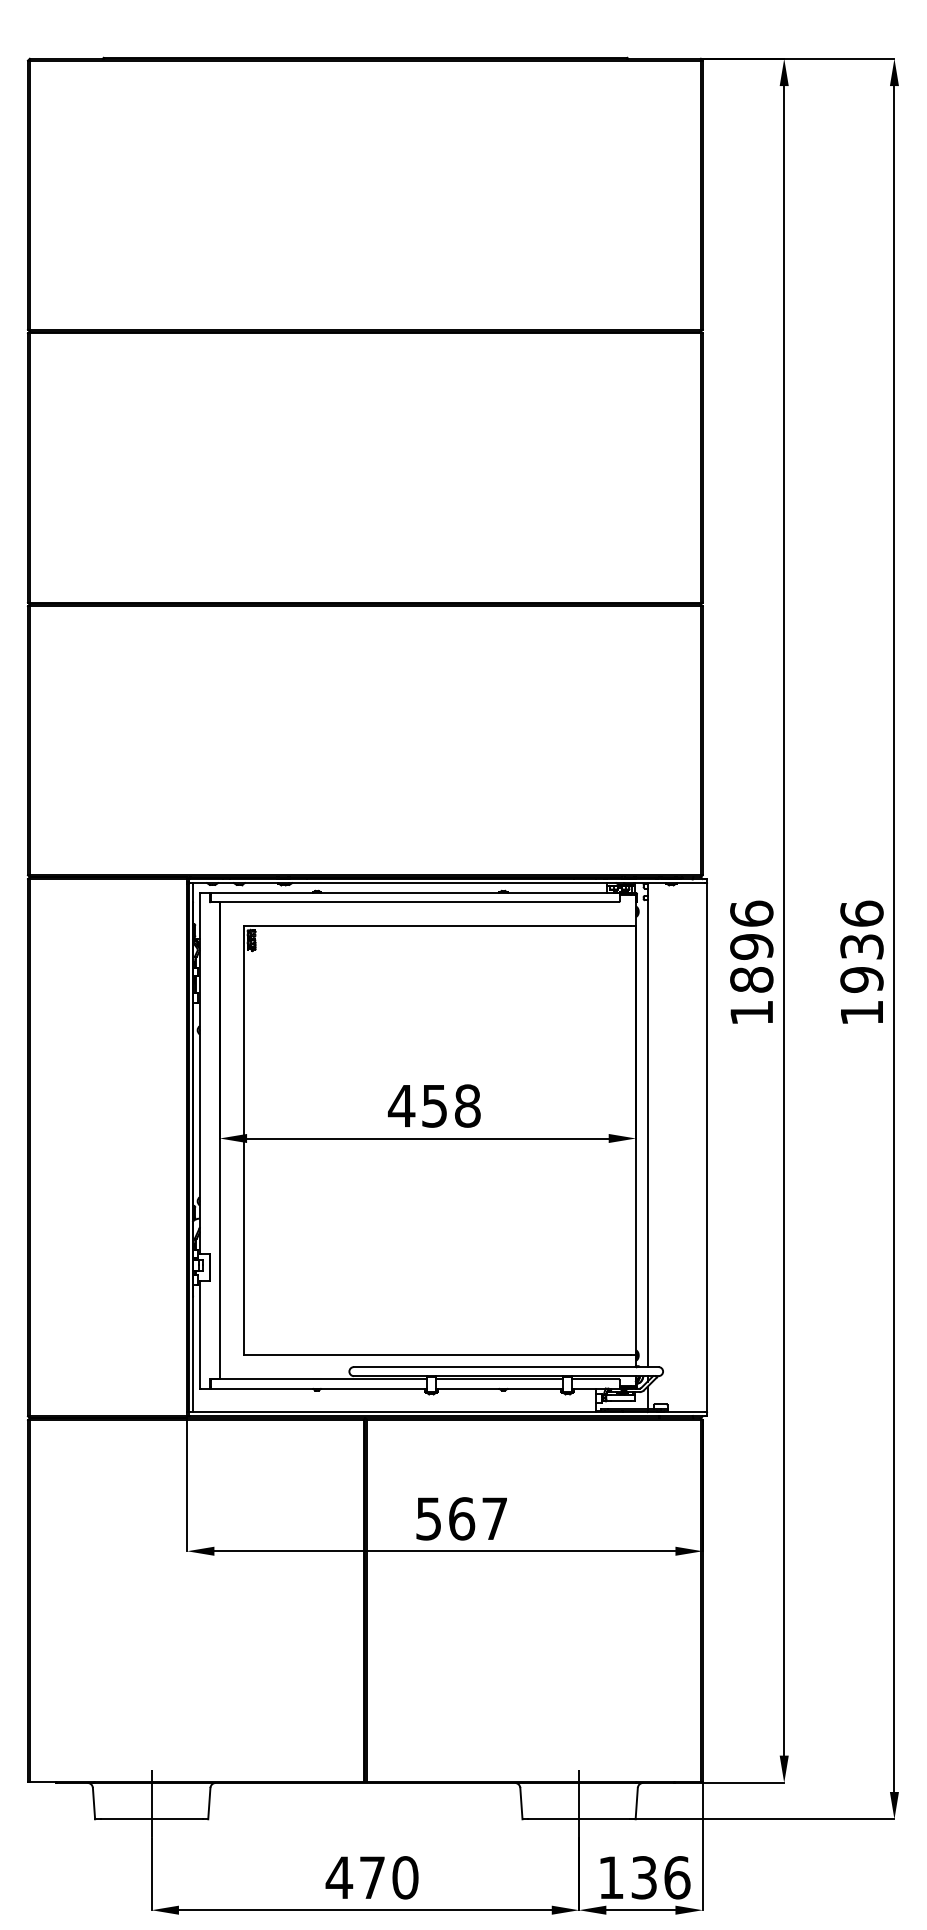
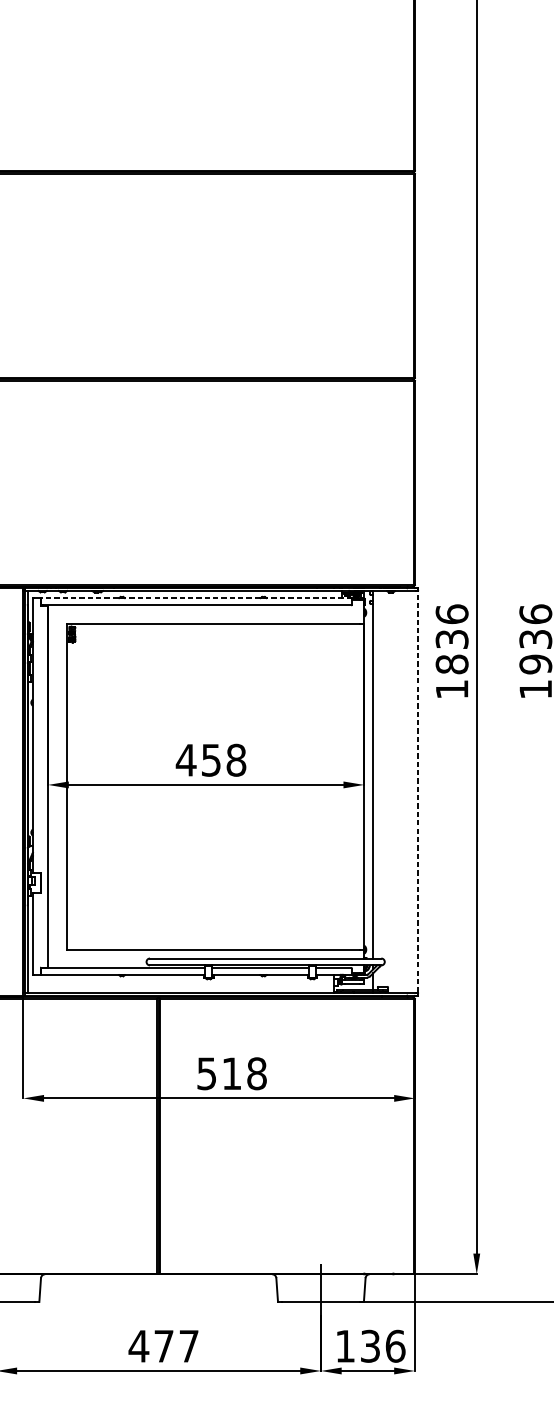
line: (415, 892) -> (196, 598), solid -> dashed
text: (751, 946) -> (451, 639), 1896 -> 1836
line: (707, 1147) -> (418, 791), solid -> dashed
text: (478, 1518) -> (244, 1073), 567 -> 518
text: (405, 1877) -> (189, 1346), 470 -> 477

